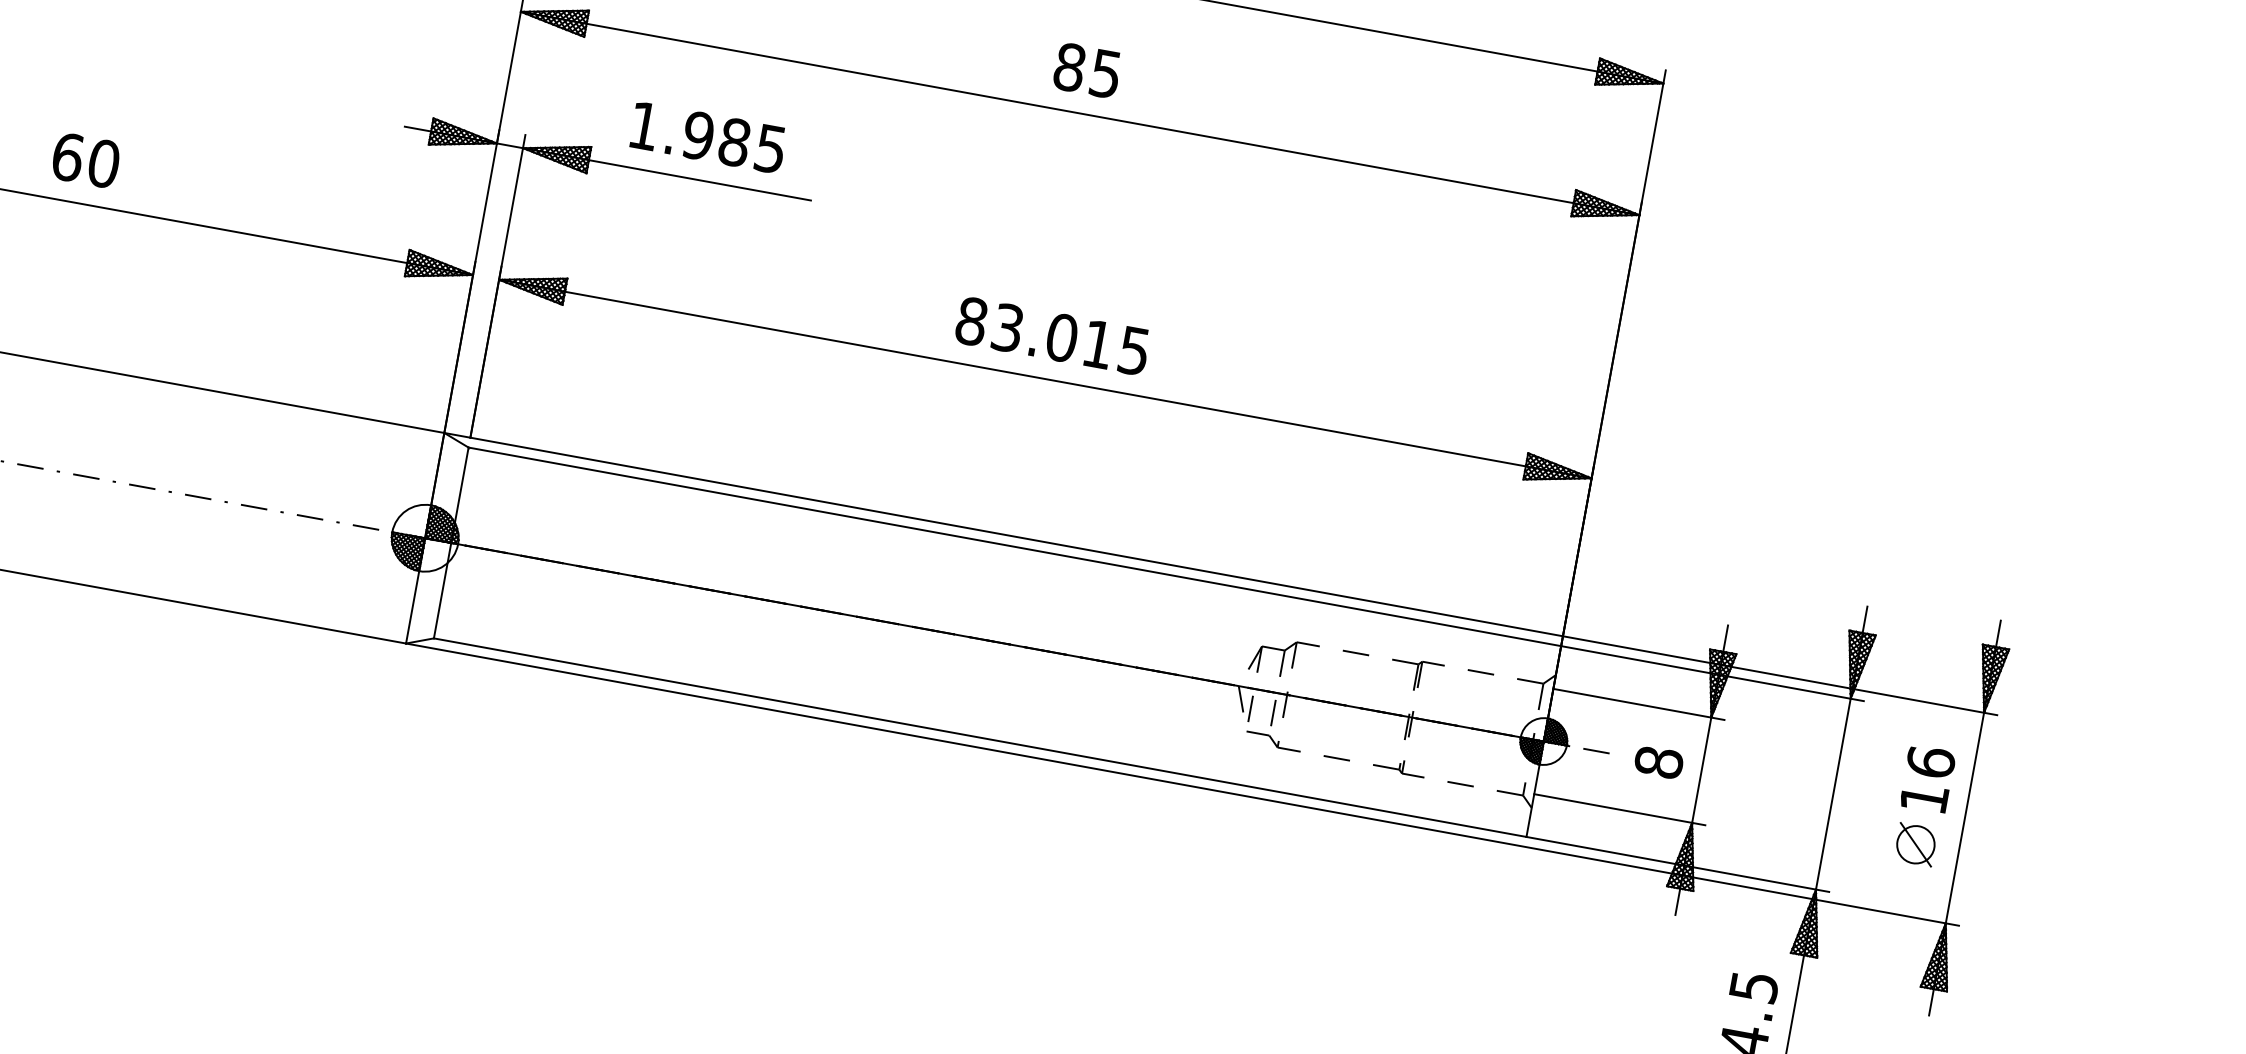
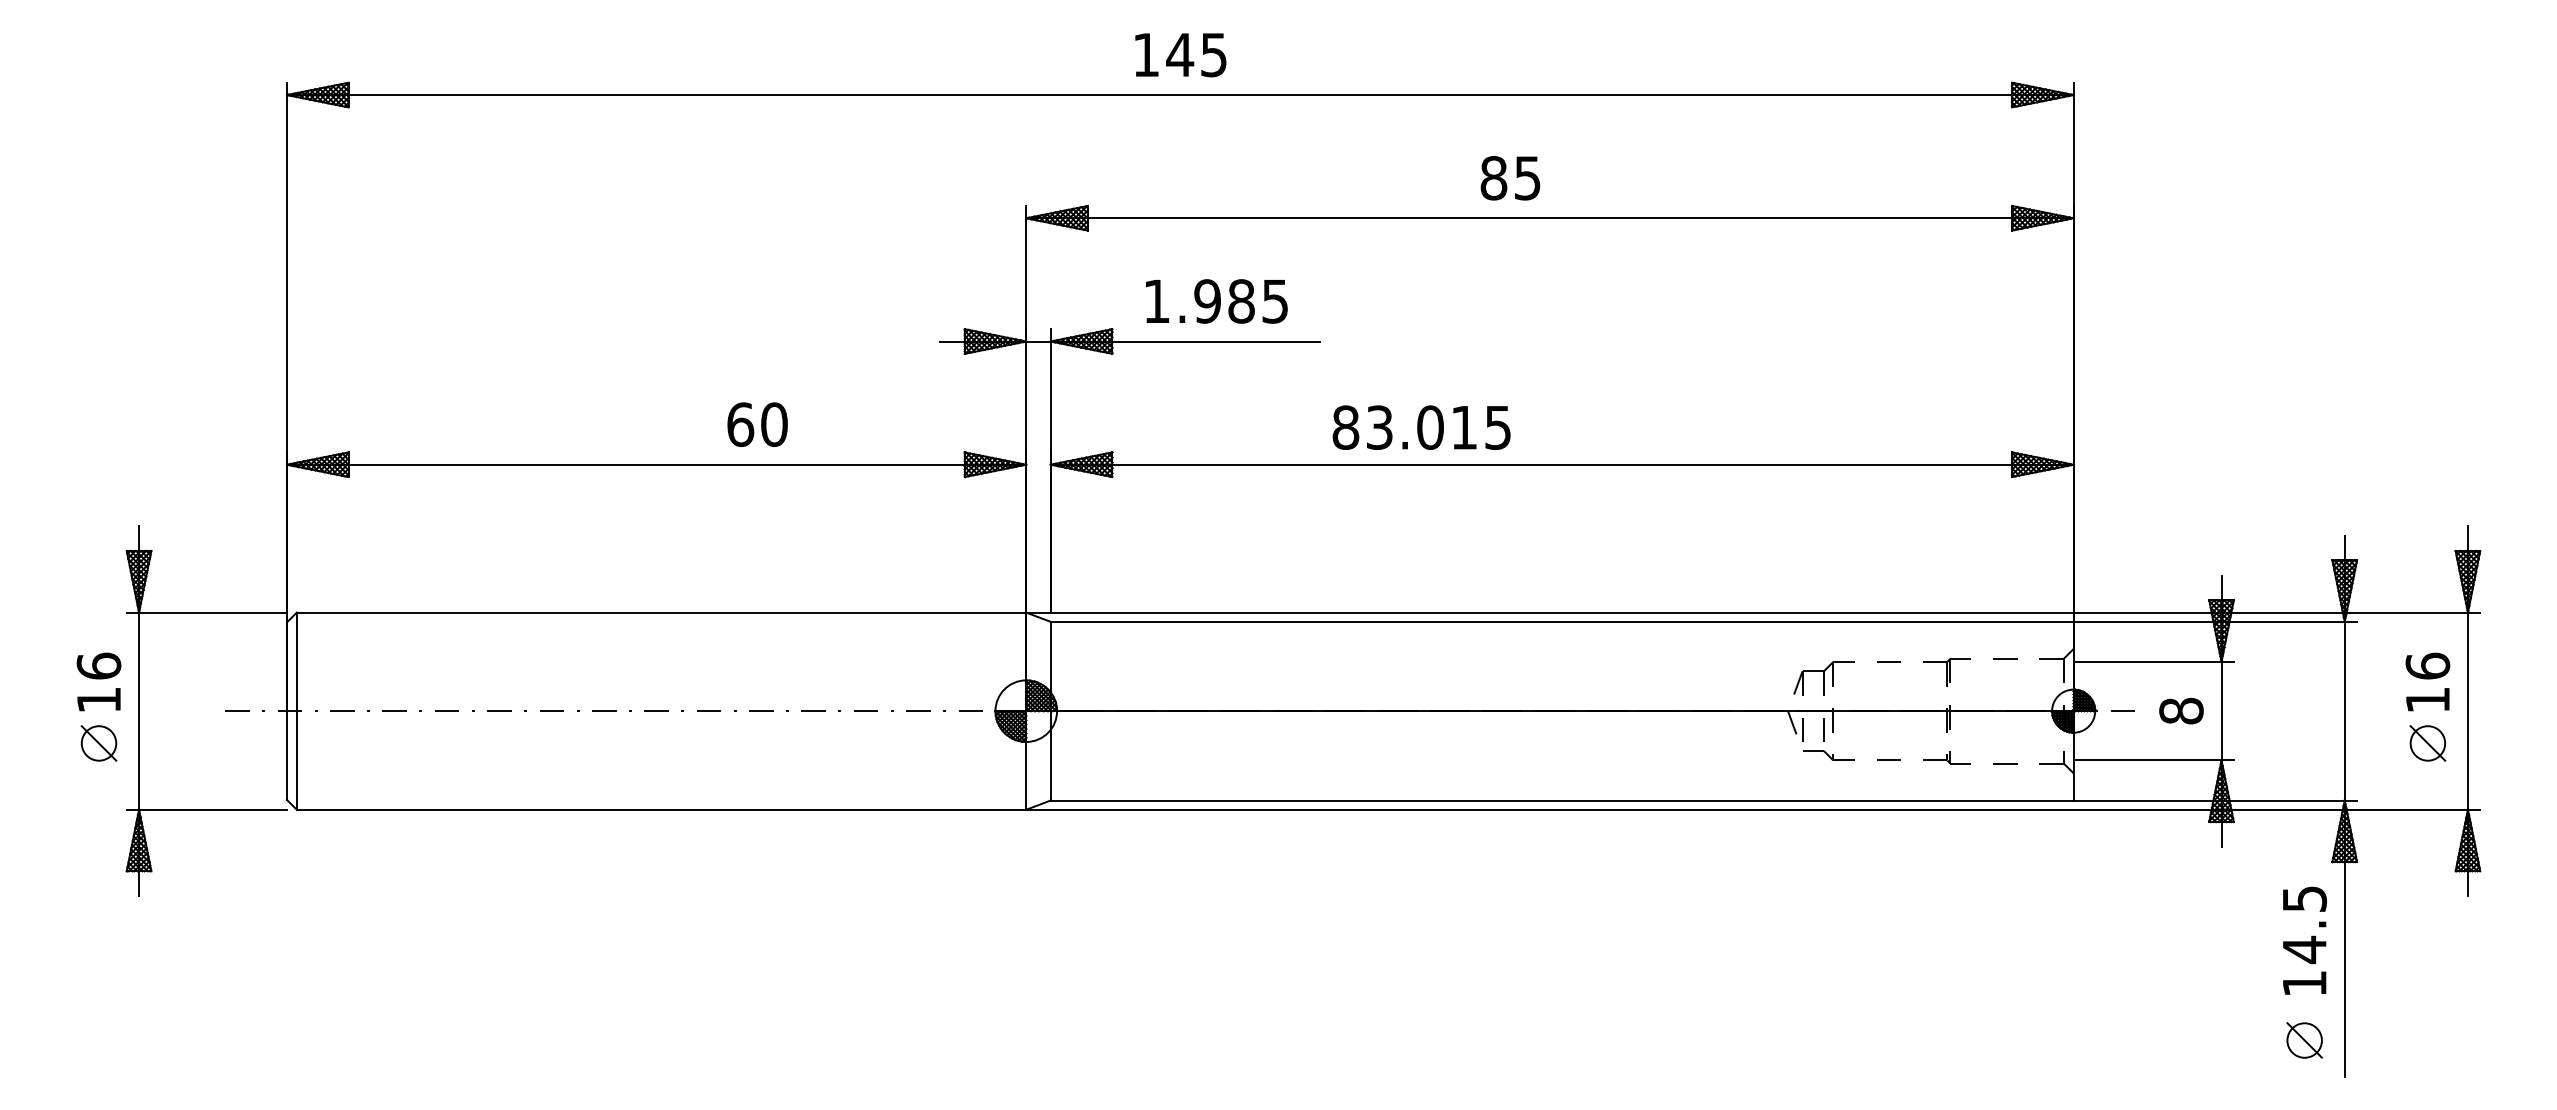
text: (1087, 70) -> (1510, 178), moved
text: (85, 160) -> (757, 424), moved
text: (1052, 335) -> (1421, 427), moved

